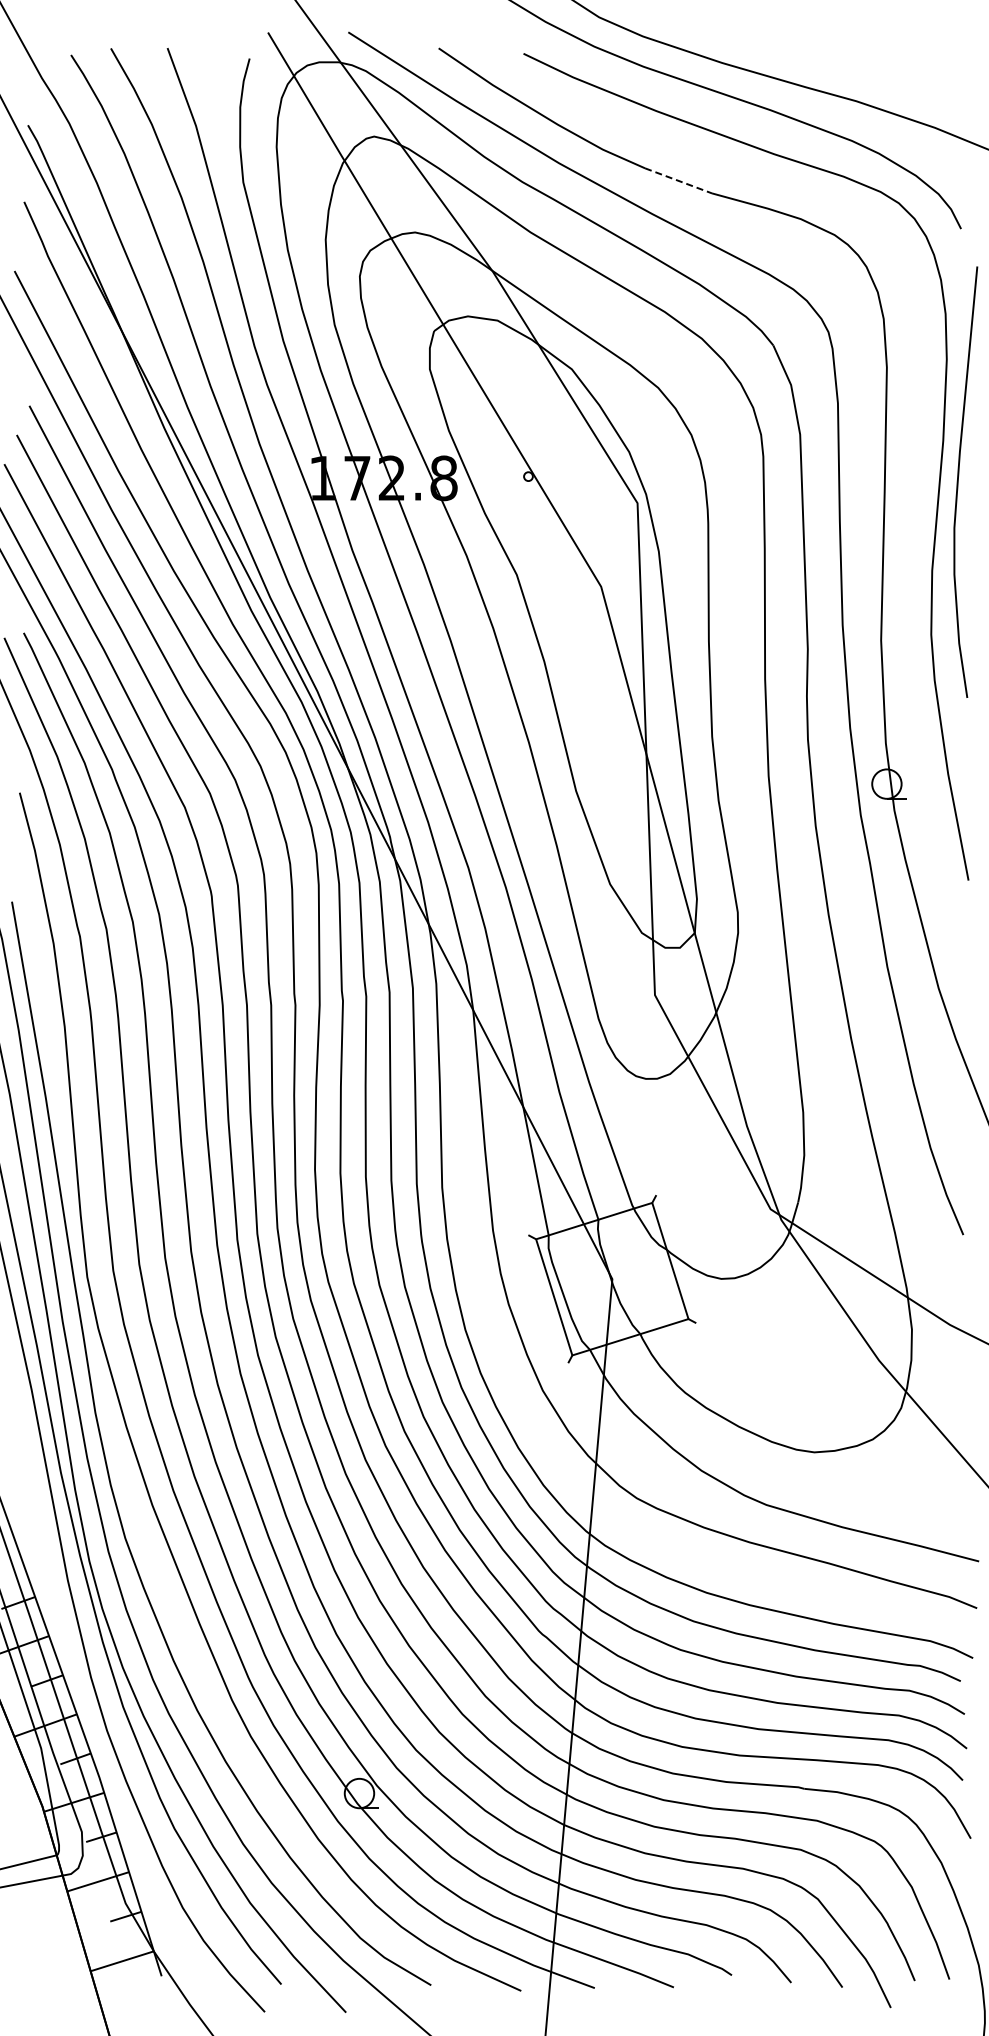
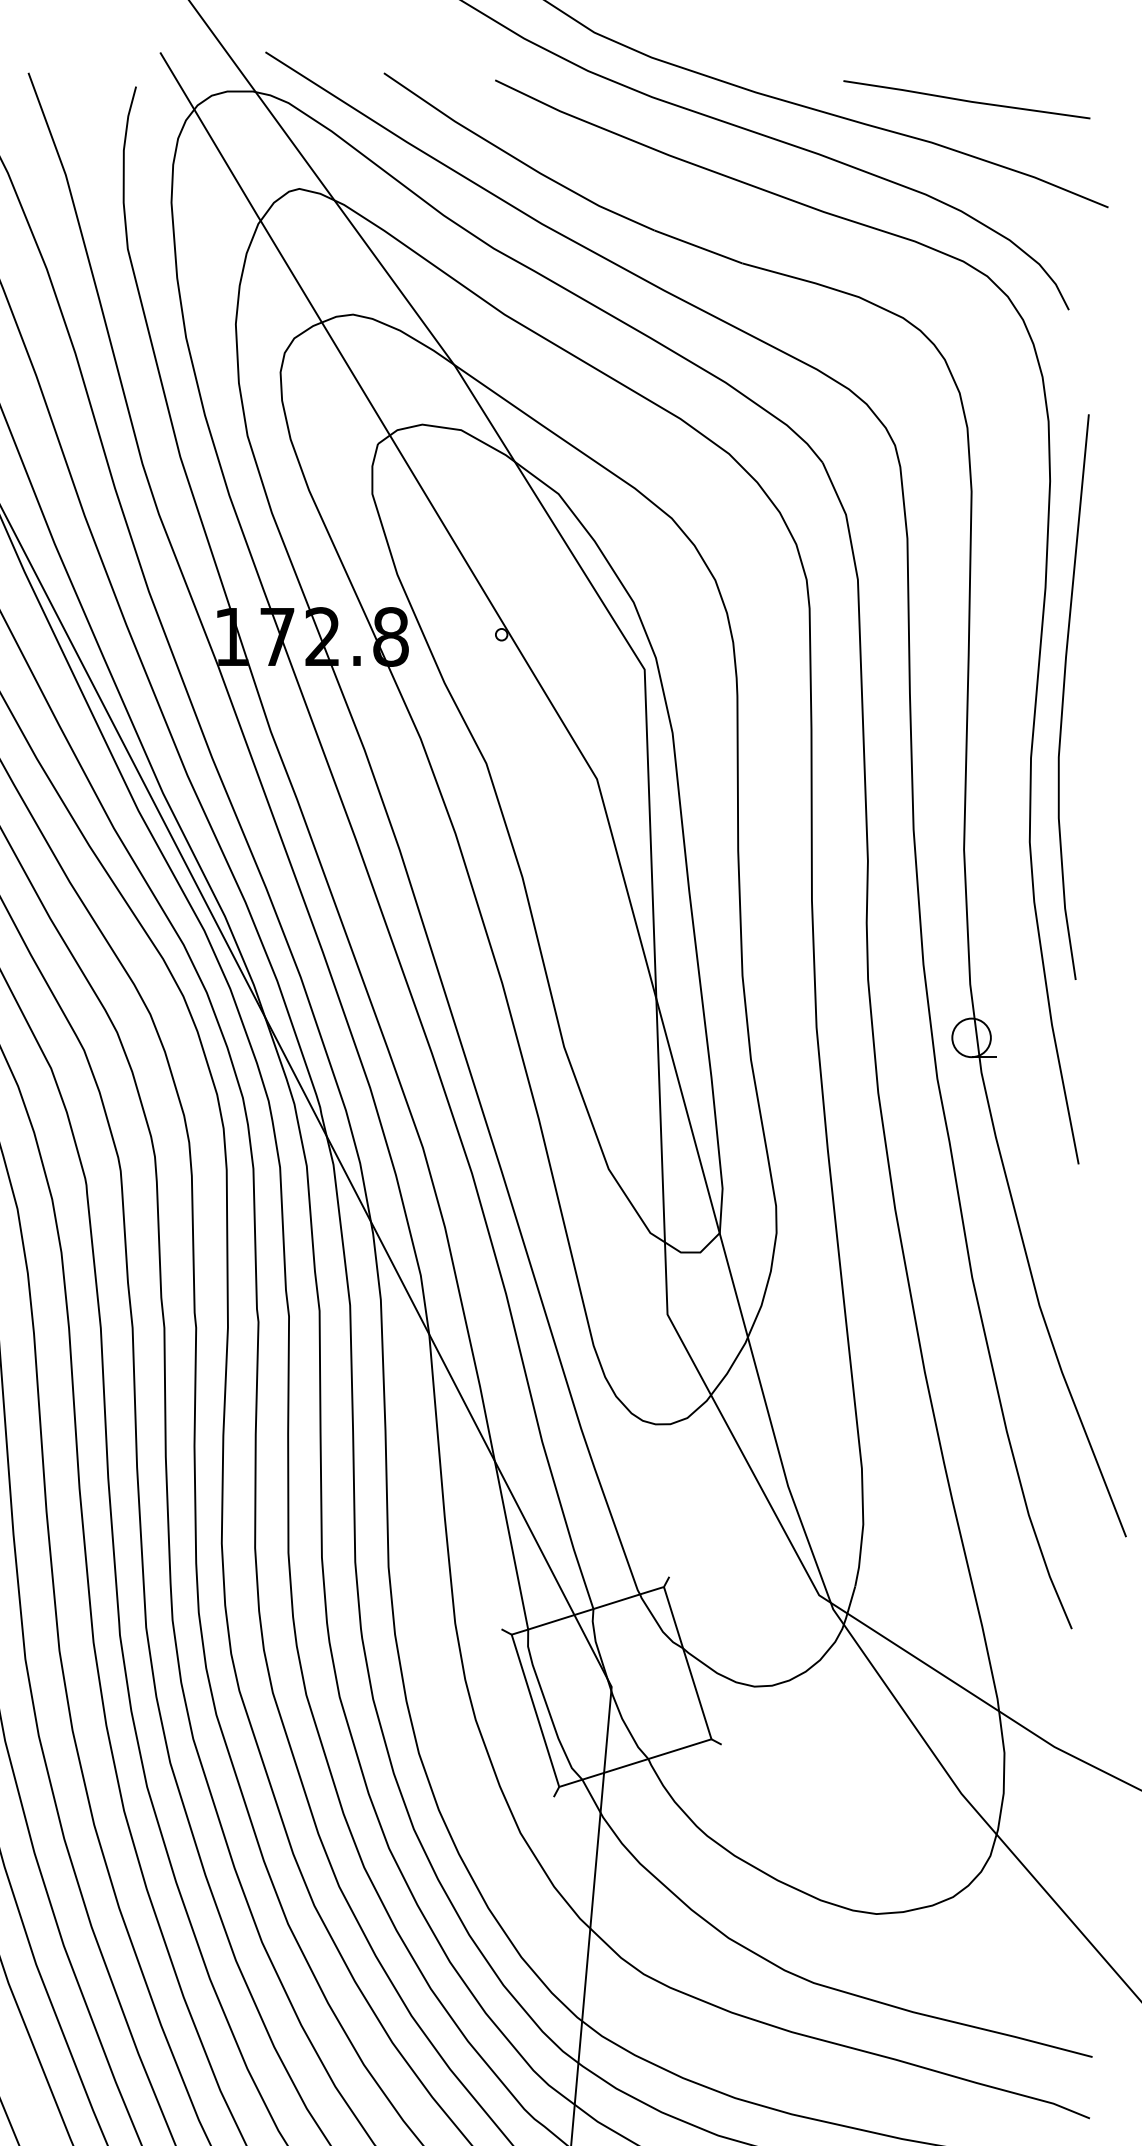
line: (883, 68) -> (967, 99), added
line: (678, 180) -> (698, 246), dashed -> solid
curve: (958, 481) -> (1064, 696), moved

